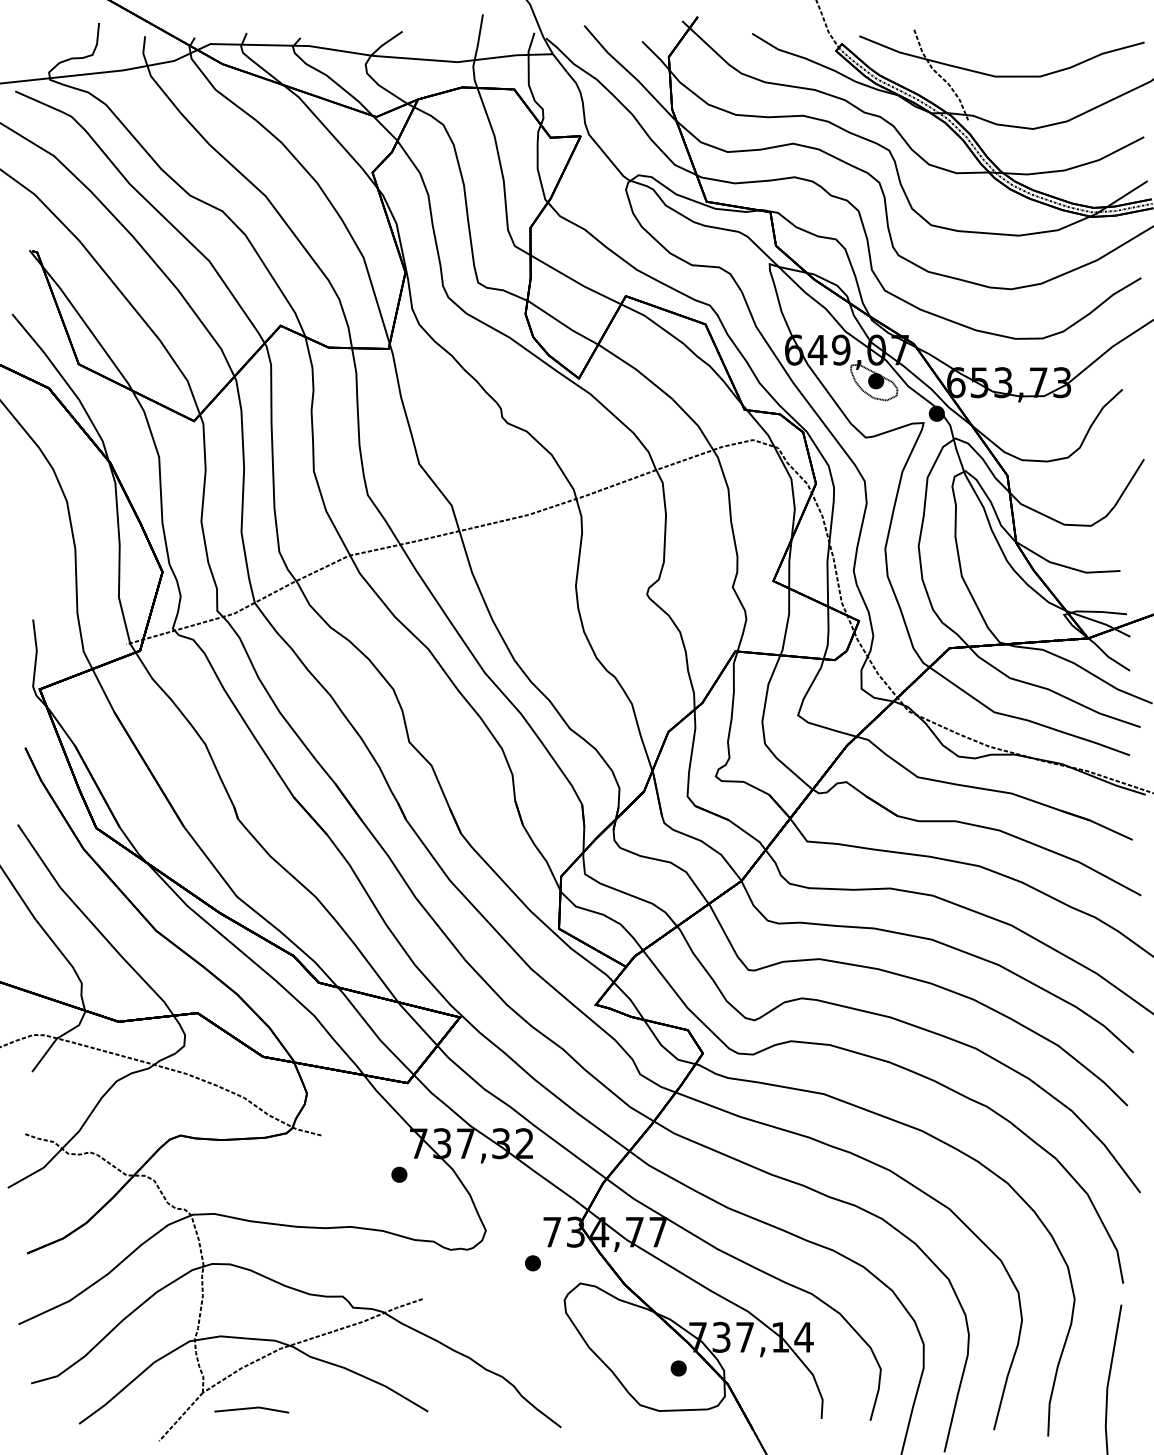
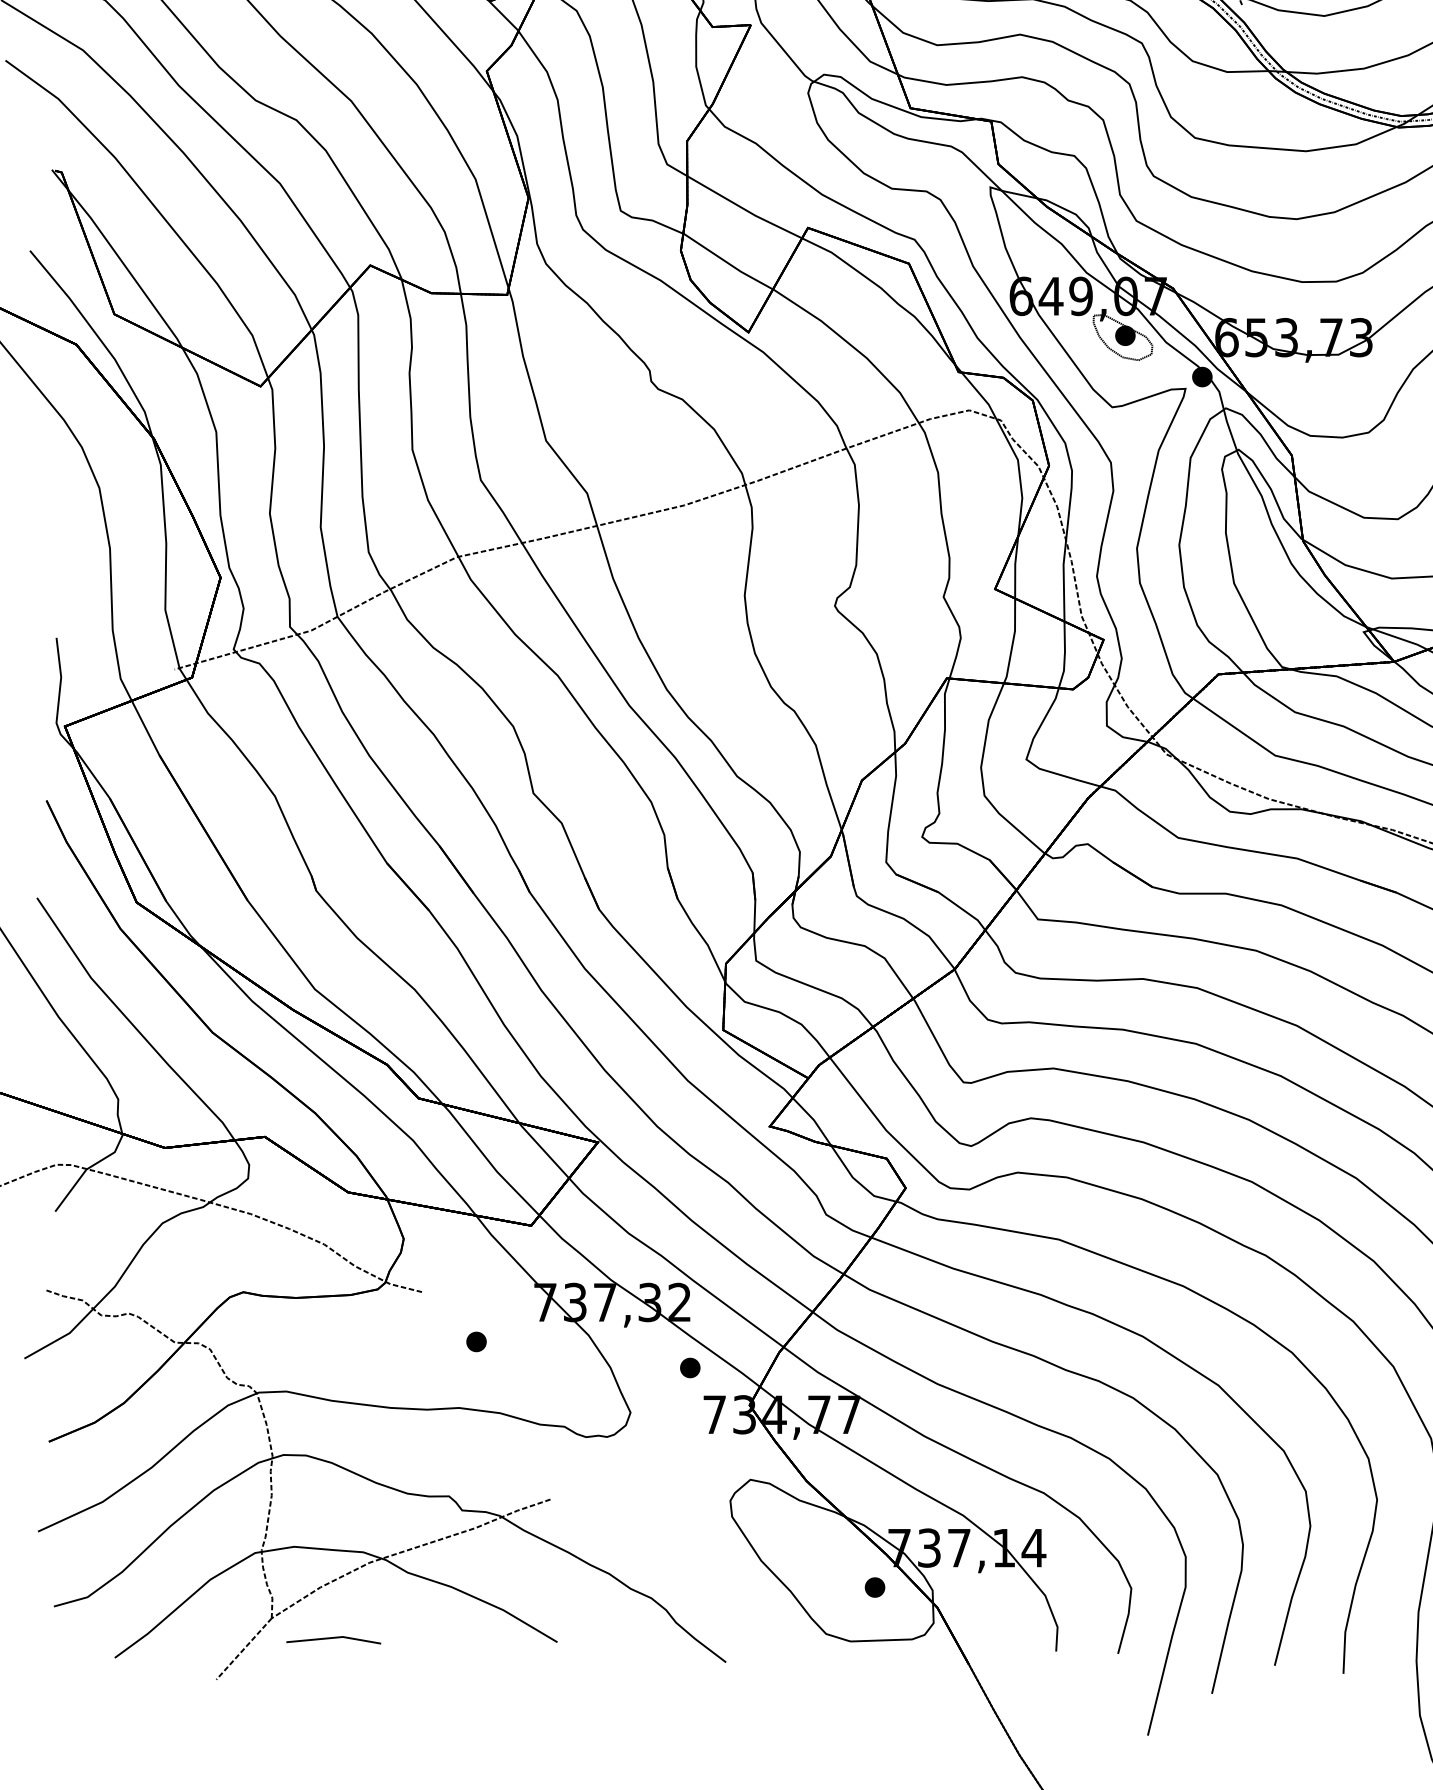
part: (399, 1174) -> (476, 1341), moved
part: (532, 1263) -> (689, 1368), moved

